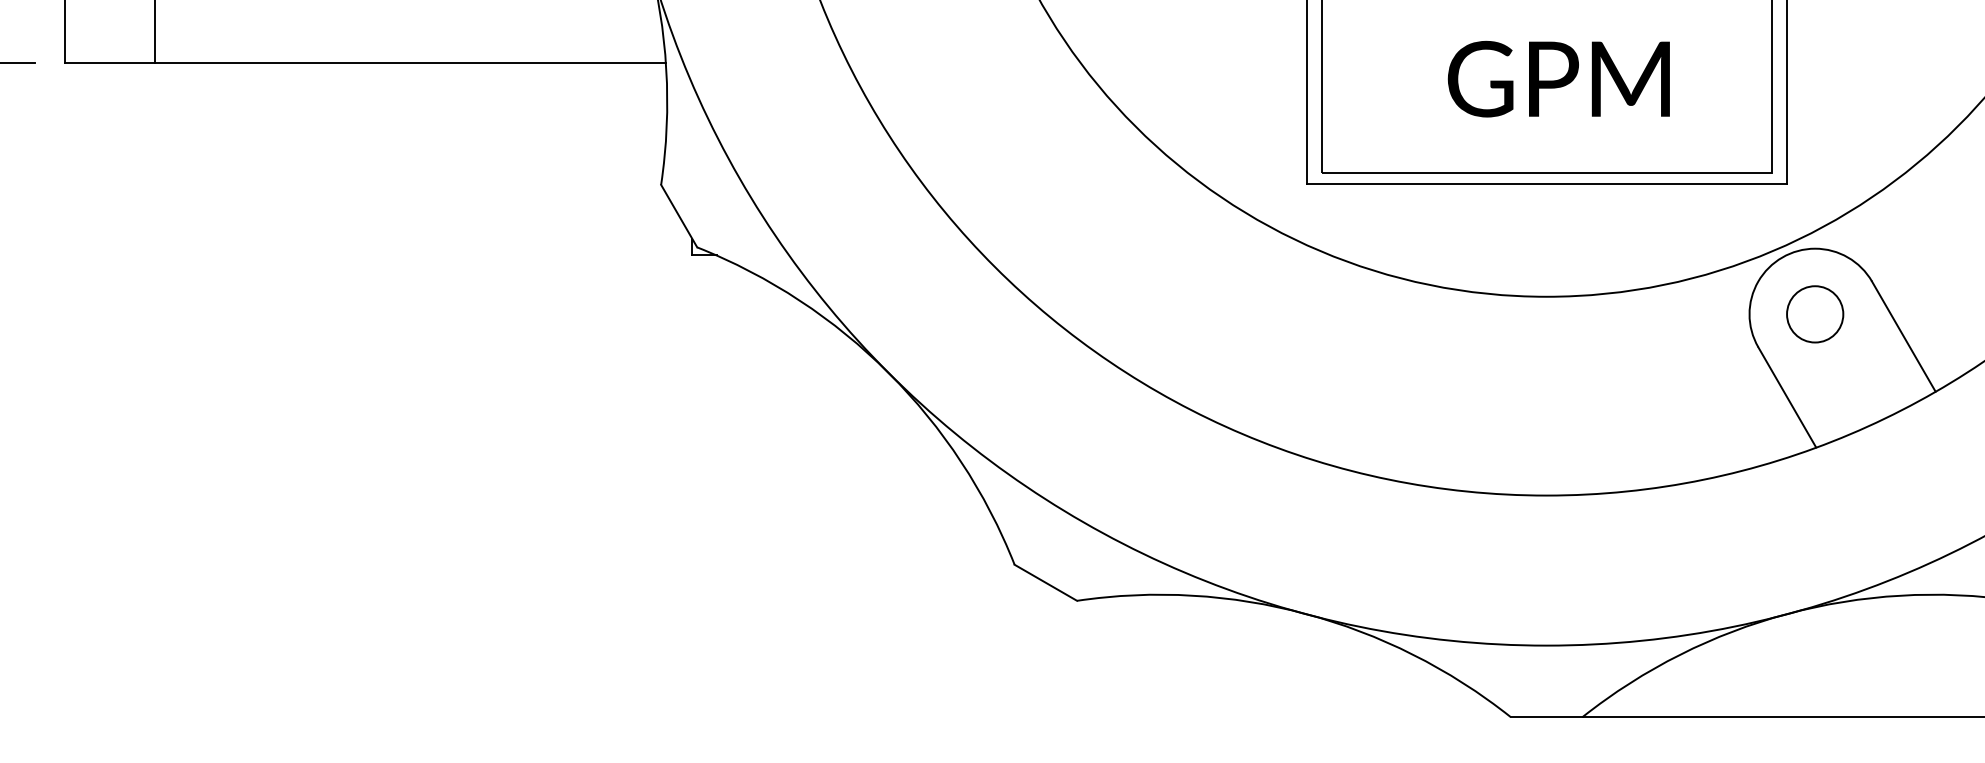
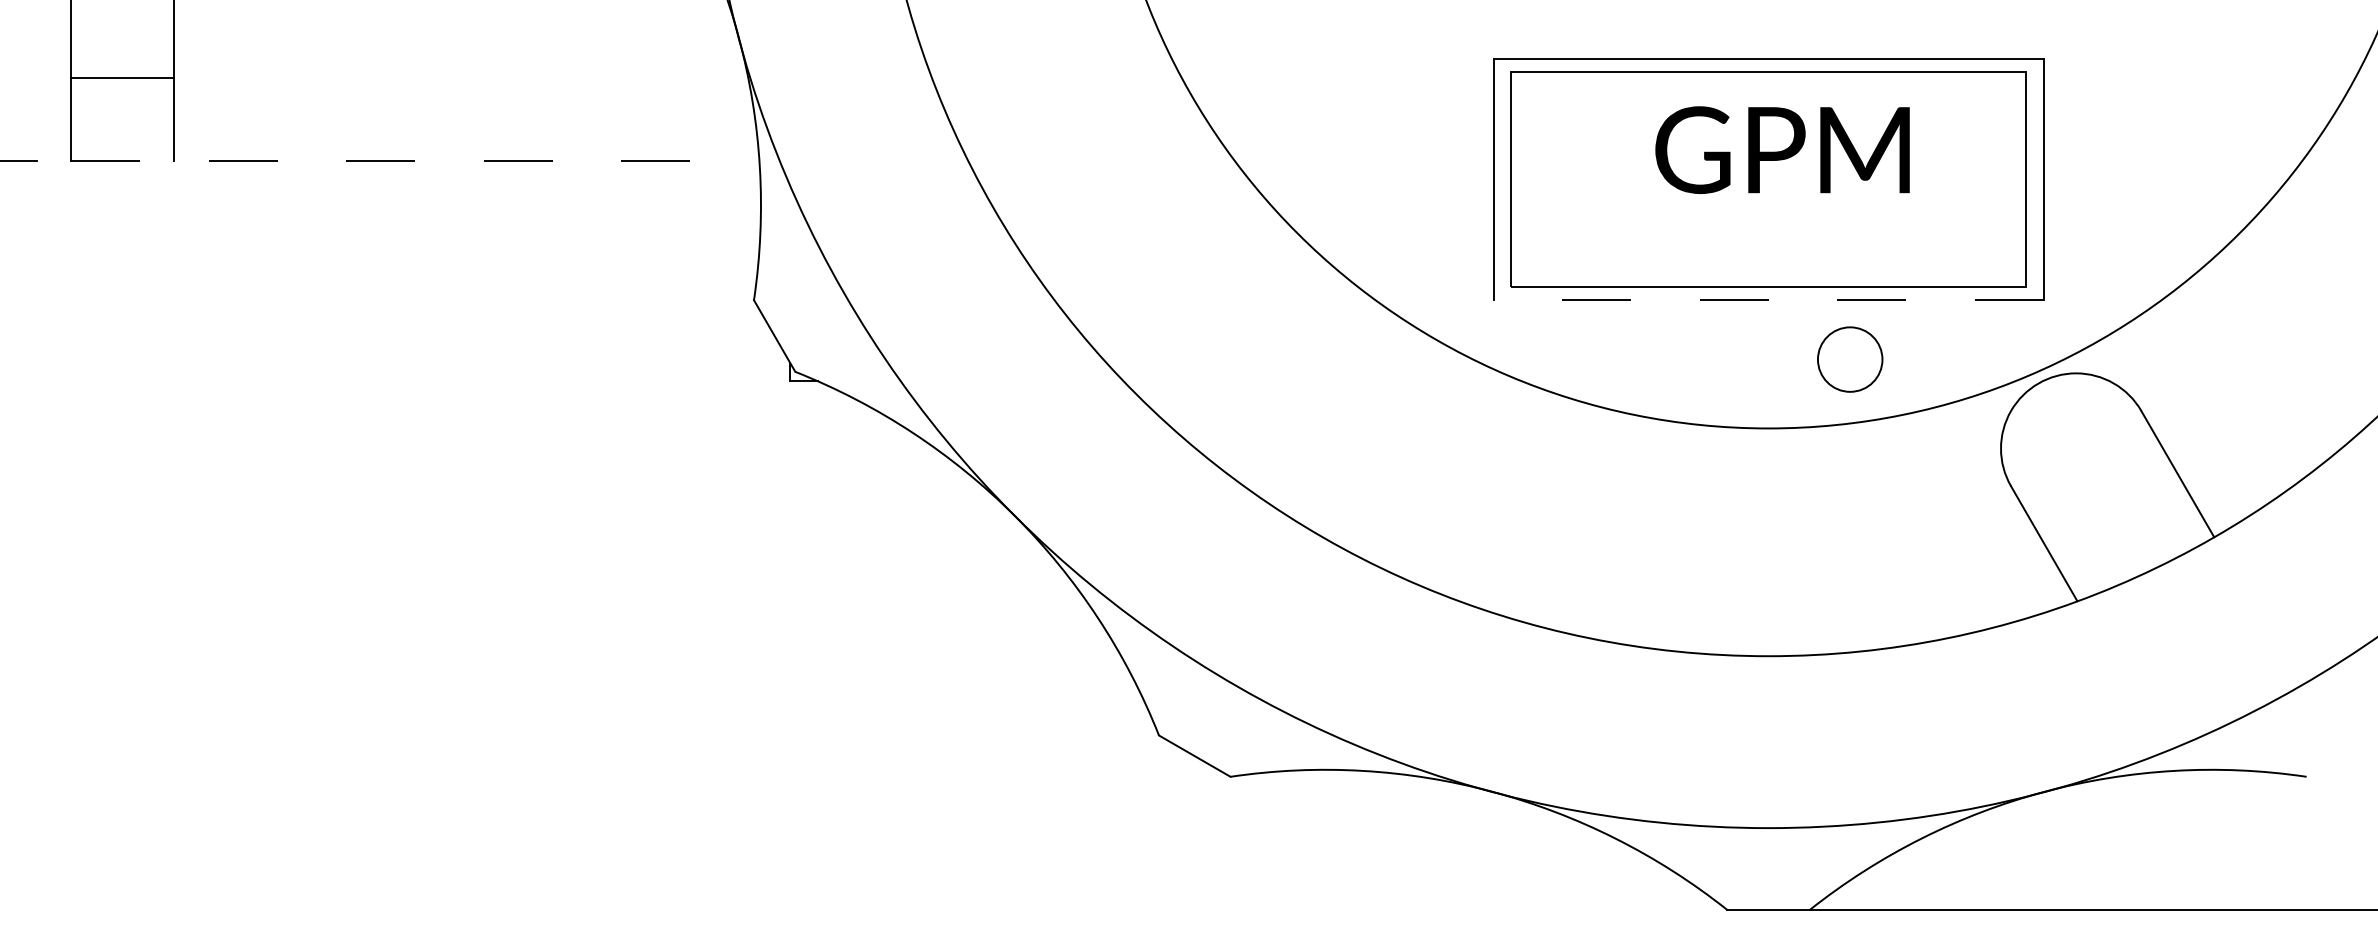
line: (365, 62) -> (415, 160), solid -> dashed
text: (1558, 78) -> (1782, 149), moved
line: (1546, 184) -> (1768, 299), solid -> dashed
circle: (1815, 314) -> (1850, 359), moved

